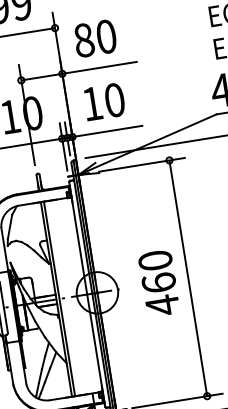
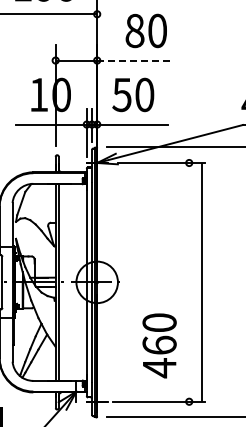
text: (94, 38) -> (145, 30), moved
line: (99, 67) -> (134, 60), solid -> dashed
text: (91, 104) -> (121, 95), 10 -> 50
line: (188, 278) -> (202, 282), moved
text: (158, 283) -> (159, 345), moved

